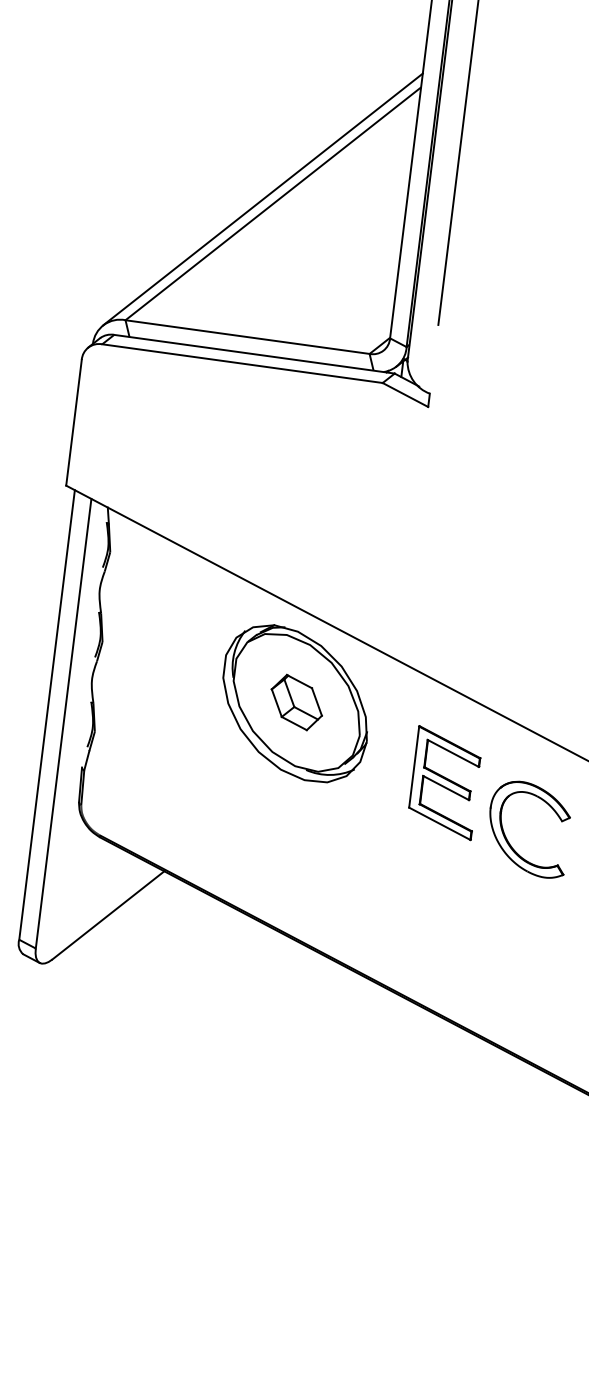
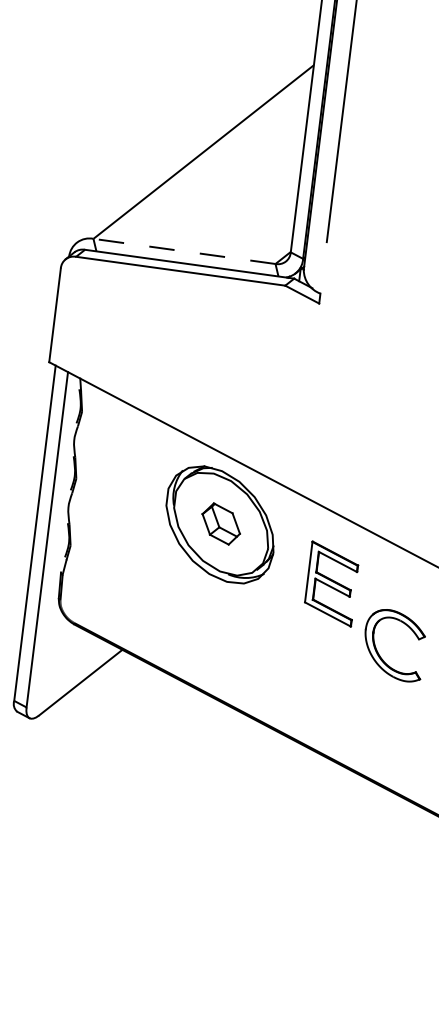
line: (262, 199) -> (195, 148), removed
line: (247, 337) -> (184, 251), solid -> dashed
part: (508, 840) -> (379, 653), moved

